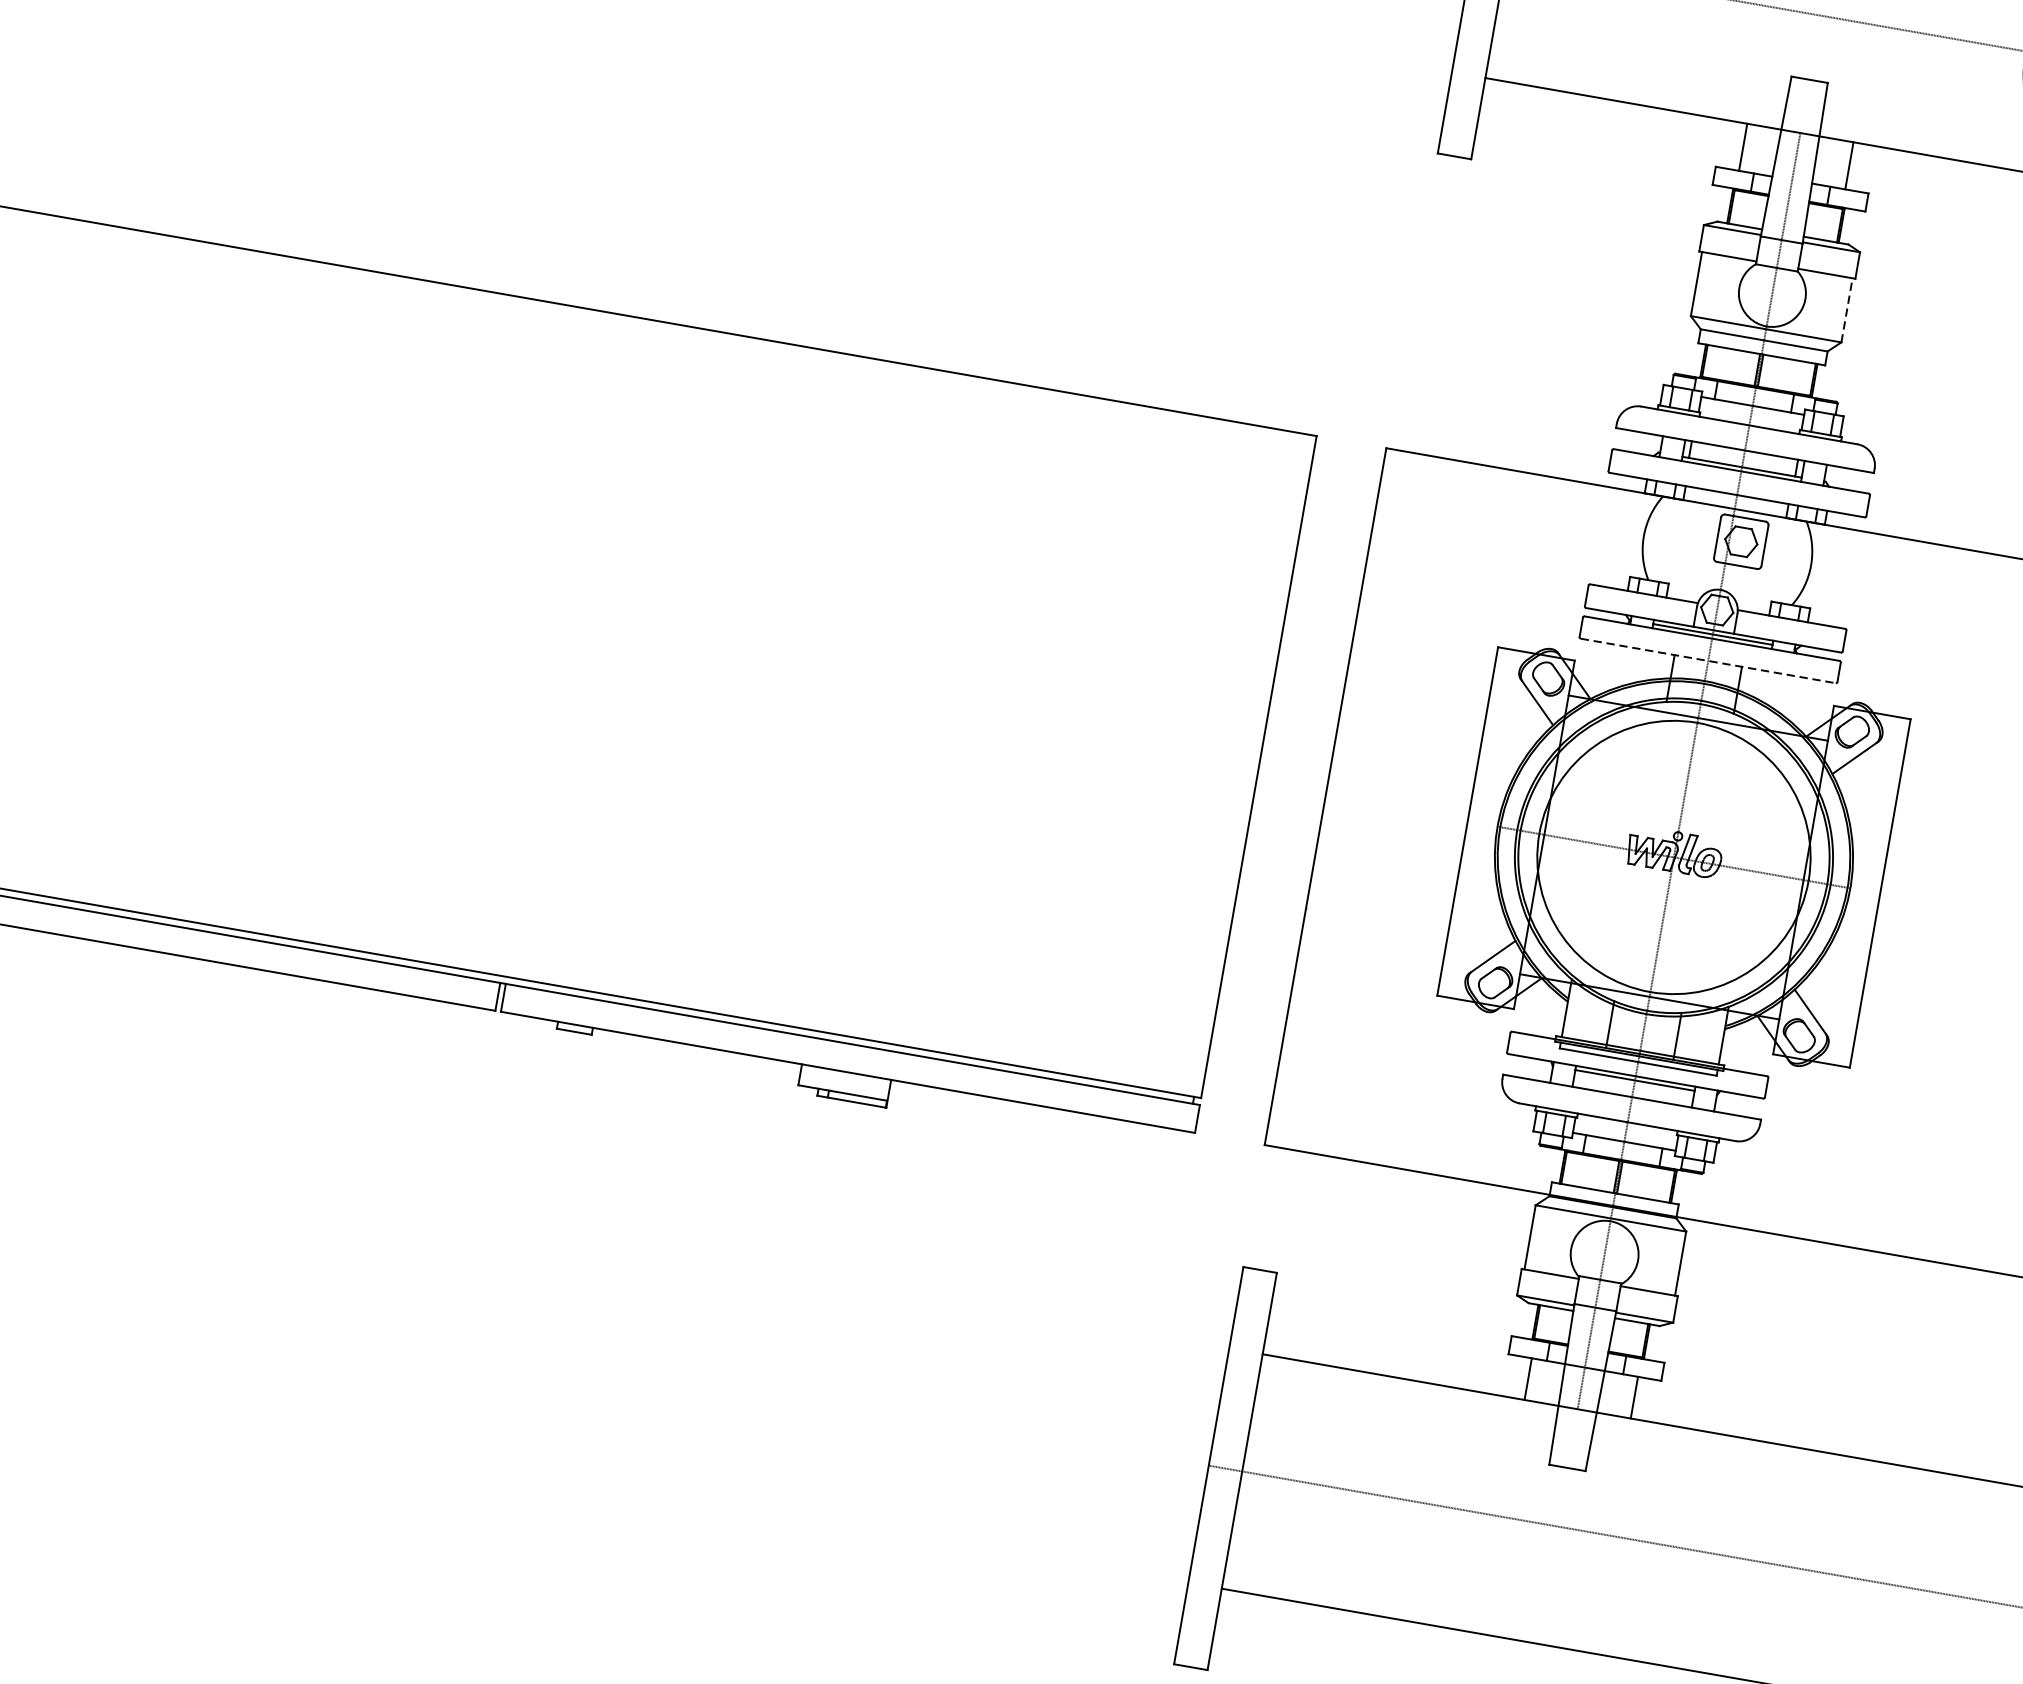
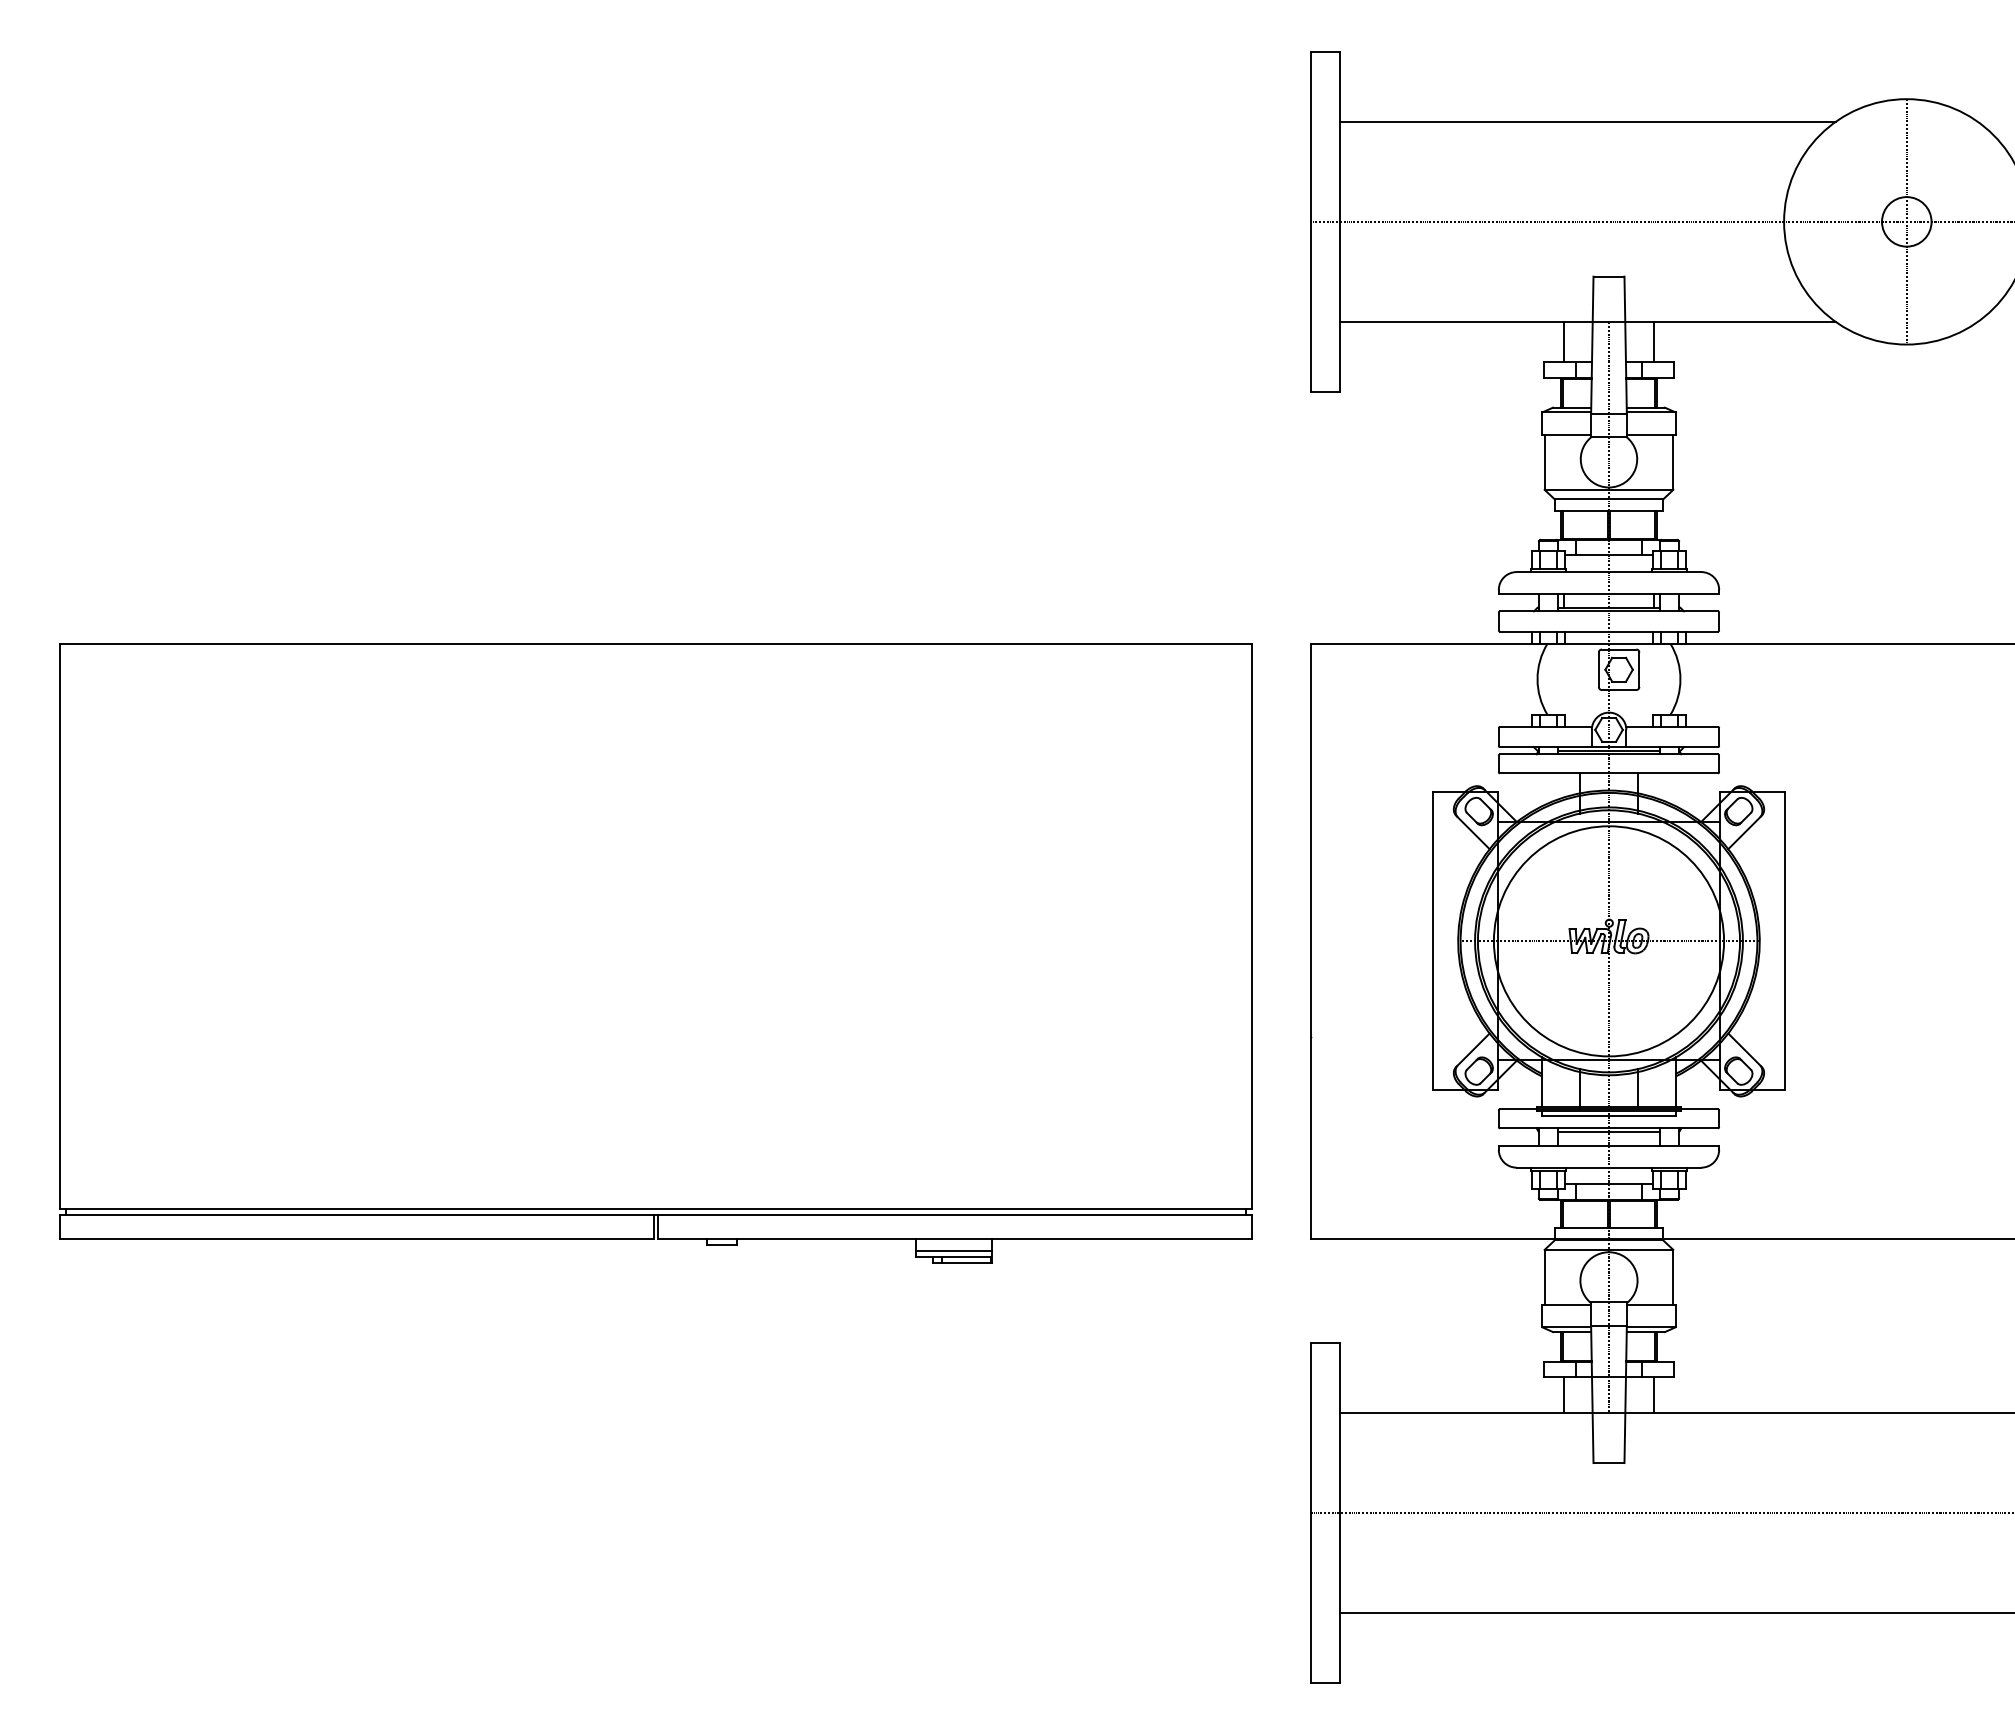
line: (1847, 309) -> (1673, 461), dashed -> solid
line: (1707, 660) -> (1608, 773), dashed -> solid
line: (843, 1086) -> (953, 1251), added

